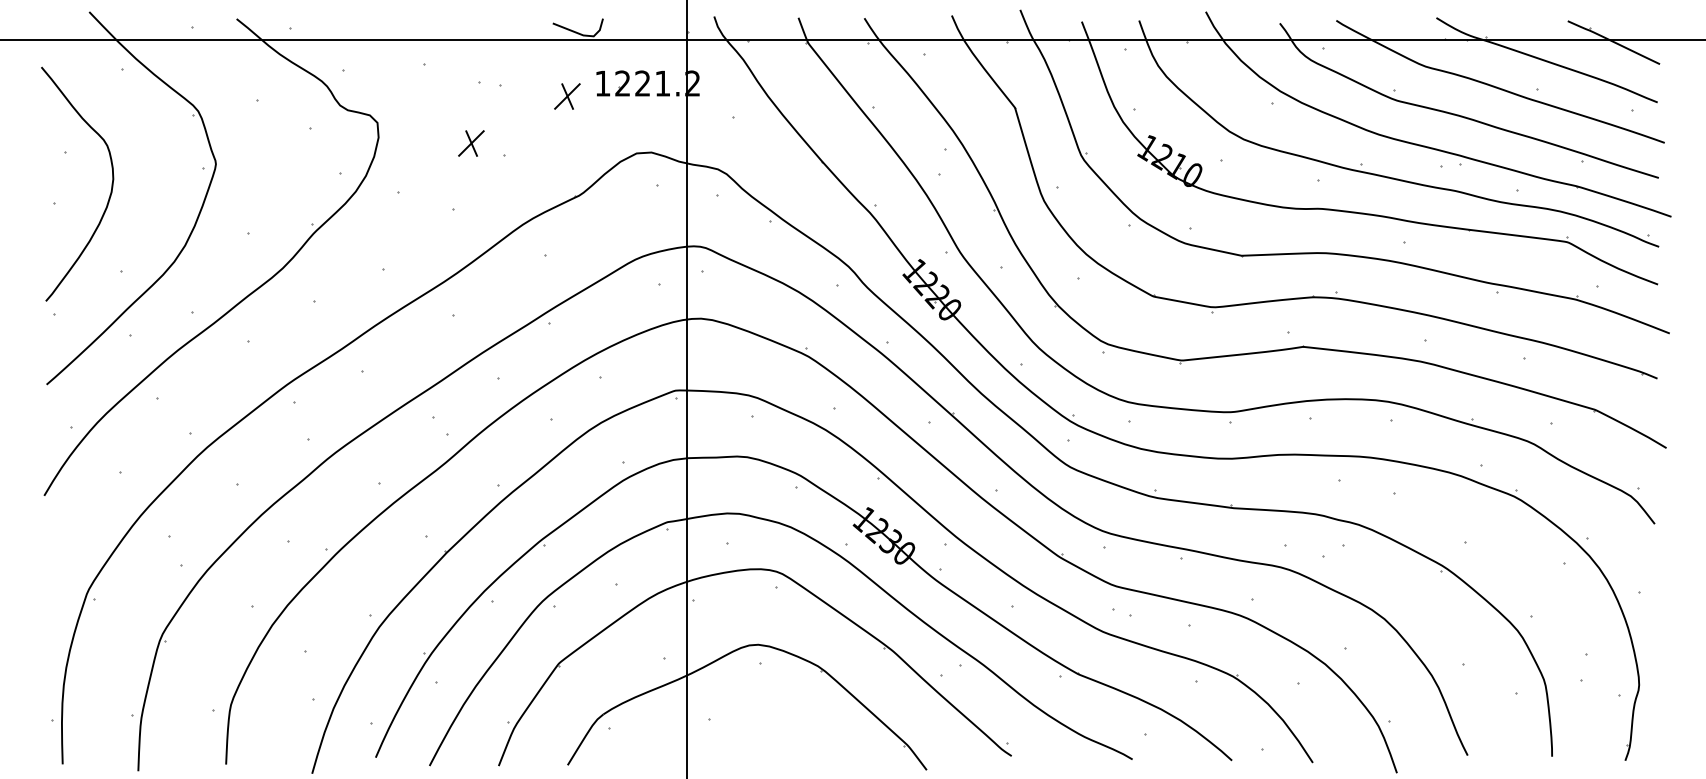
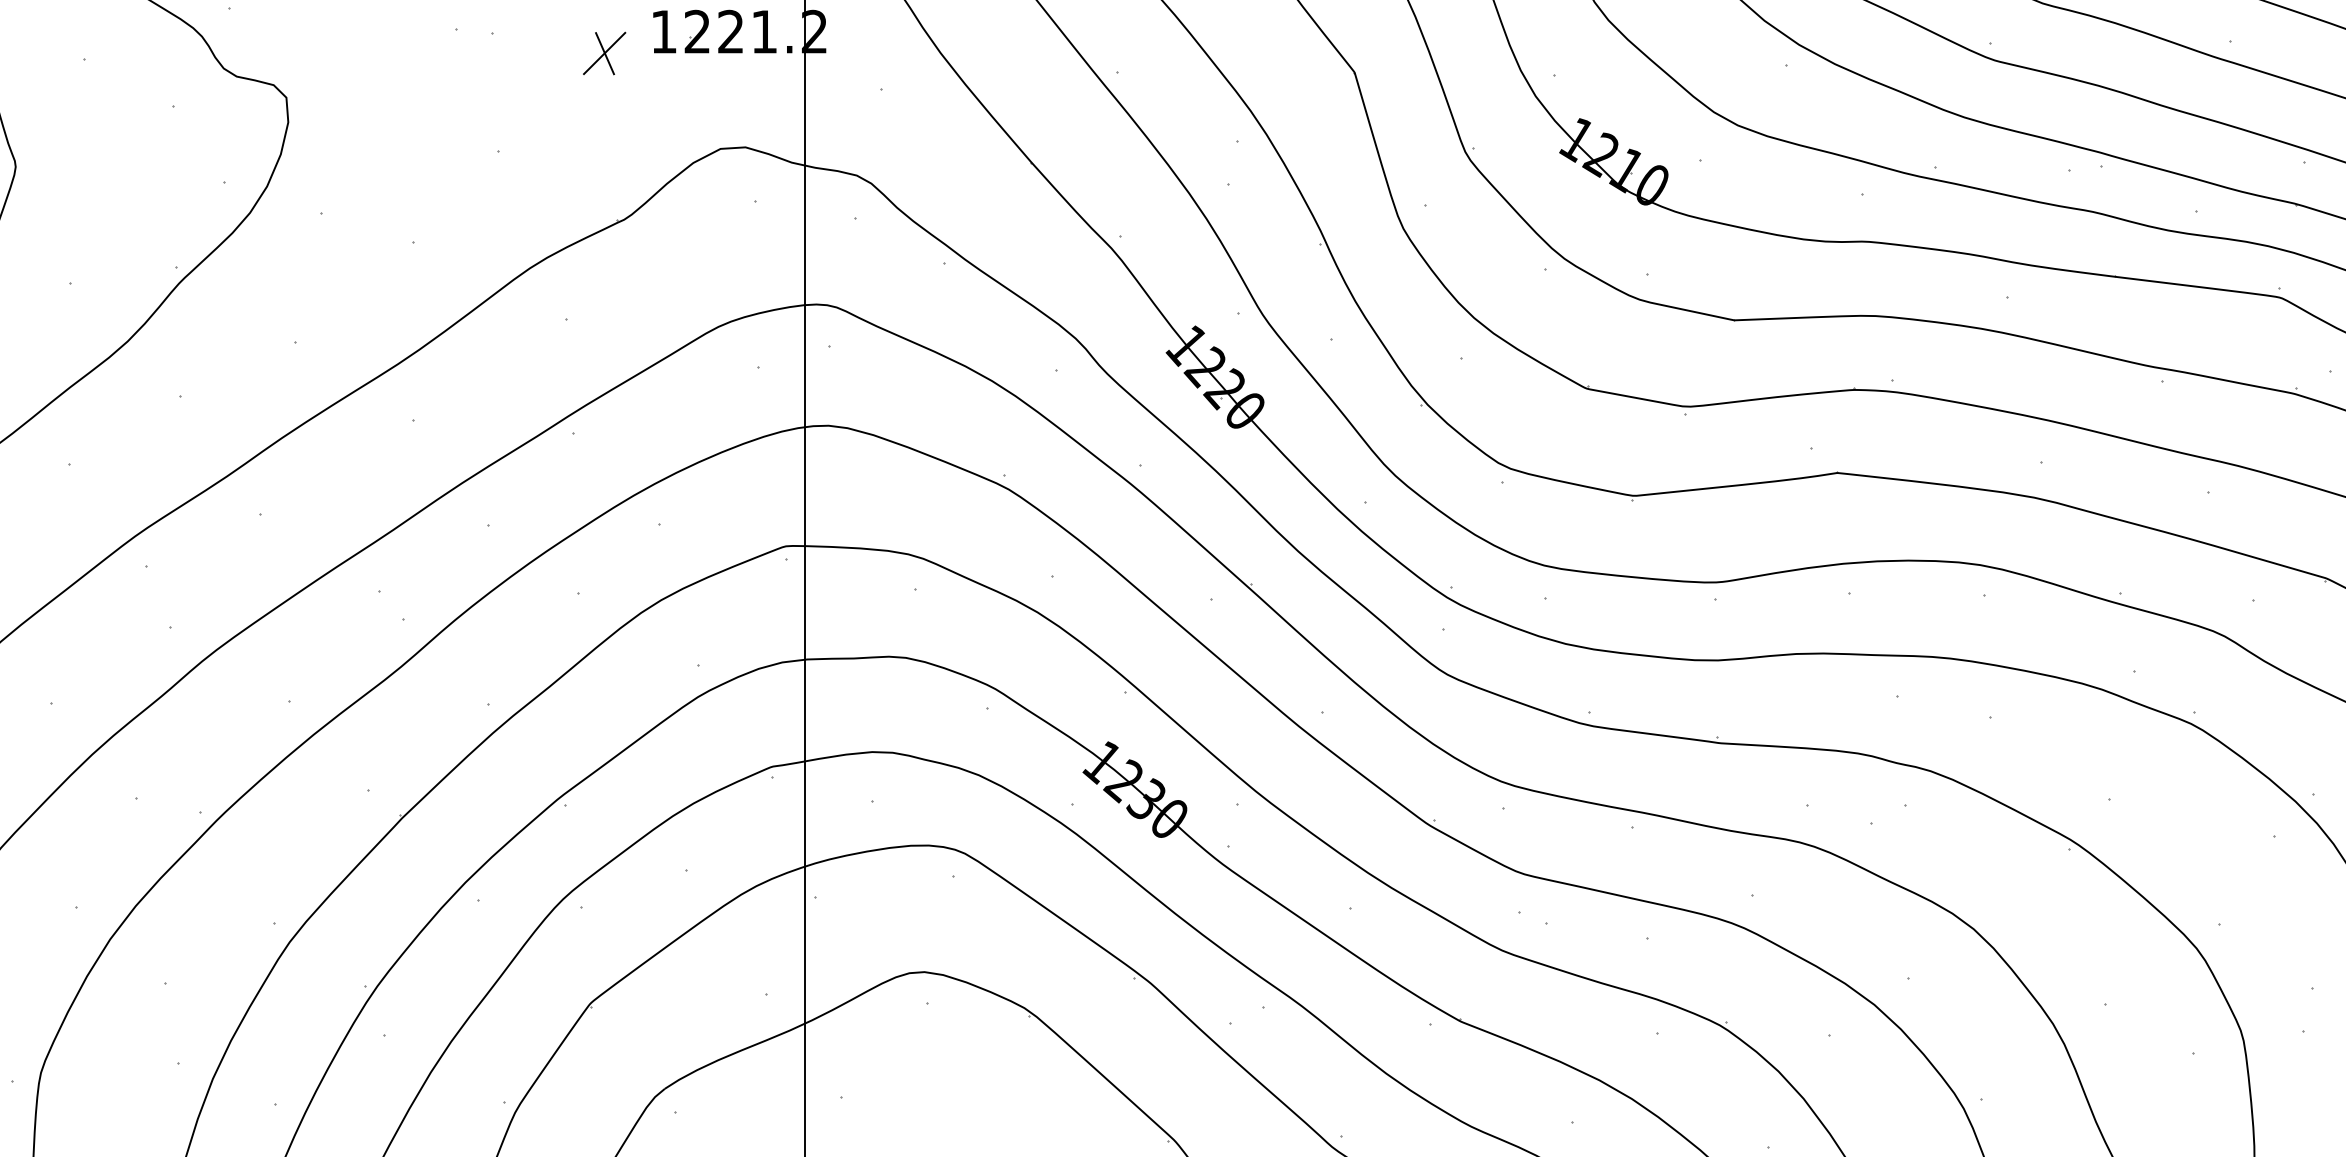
part: (471, 143) -> (443, 132), removed

